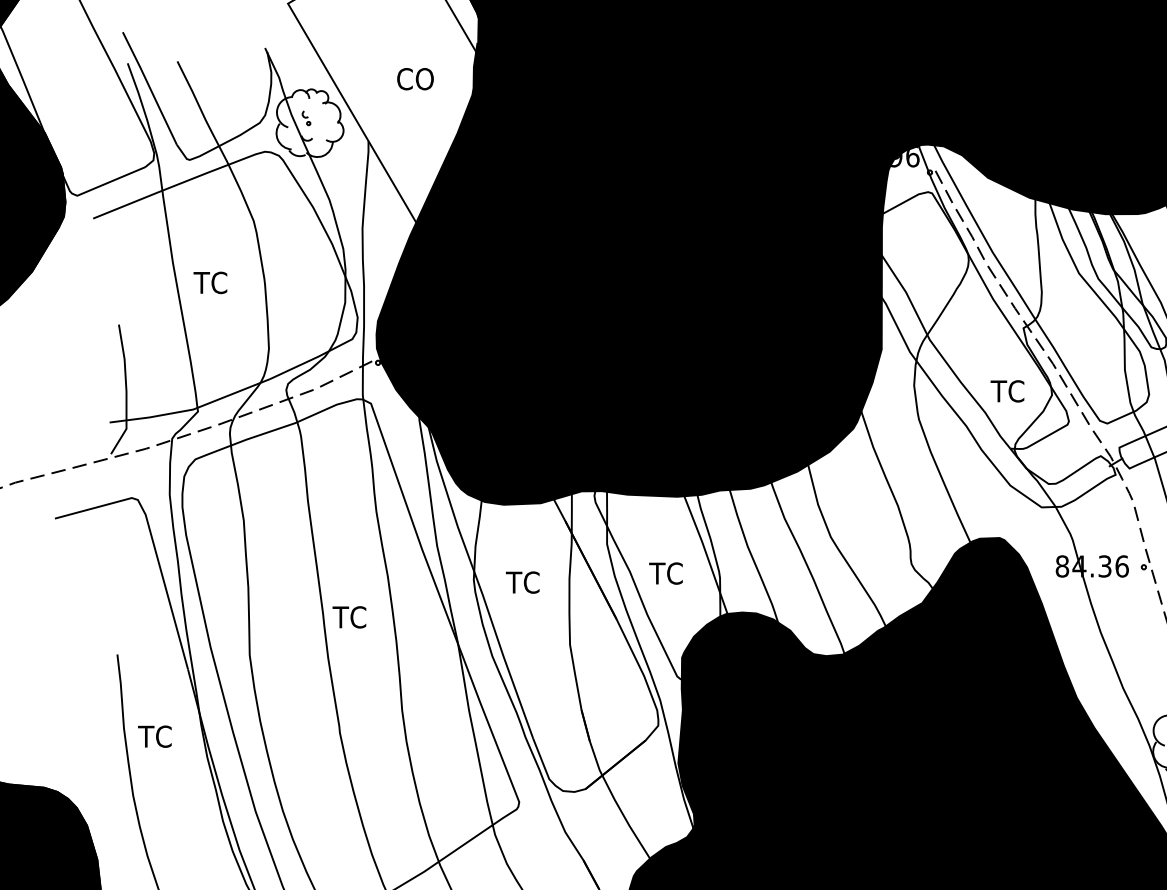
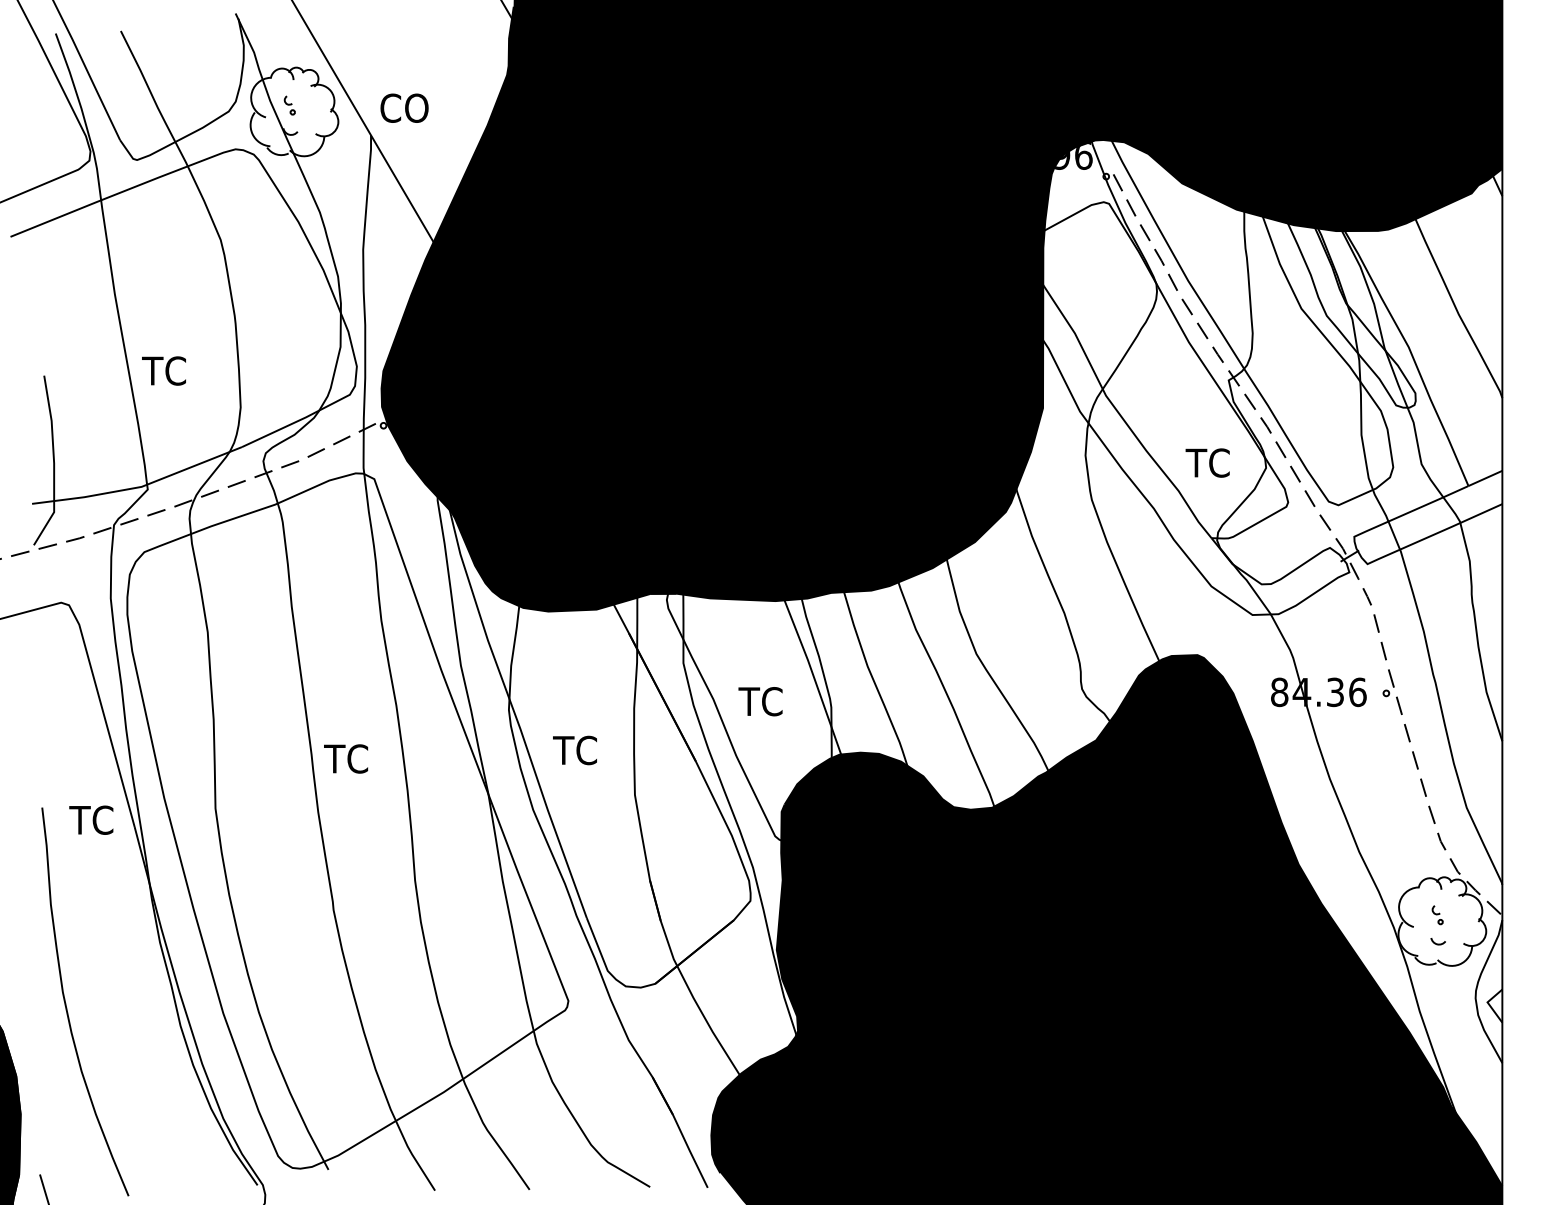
text: (415, 78) -> (404, 107), moved
text: (210, 282) -> (163, 370), moved
text: (522, 582) -> (574, 750), moved
text: (155, 736) -> (91, 819), moved

